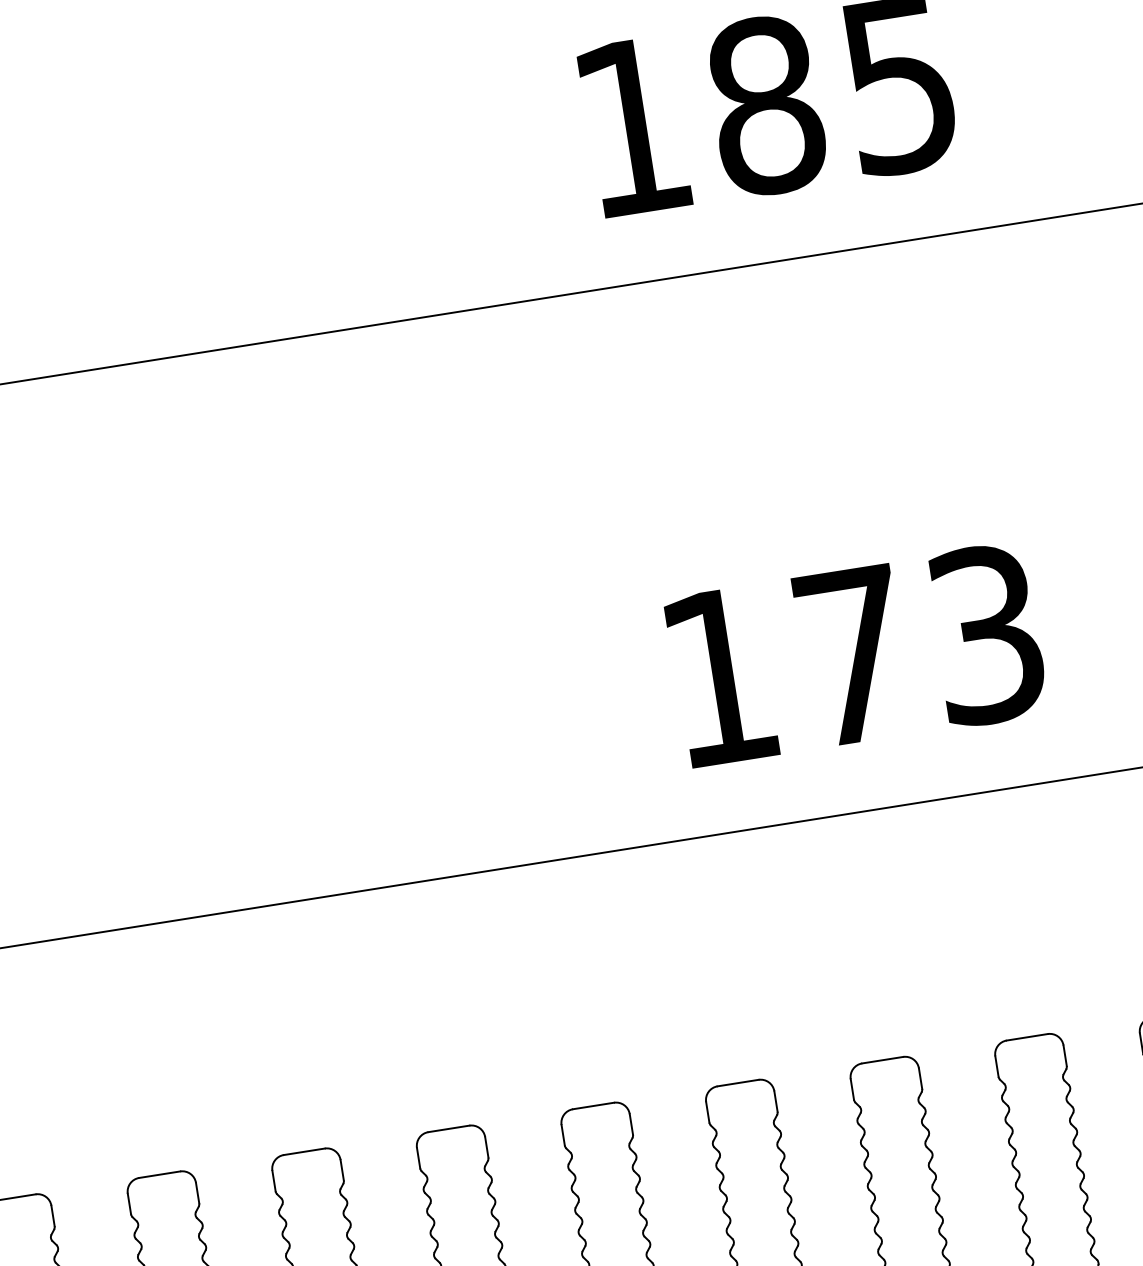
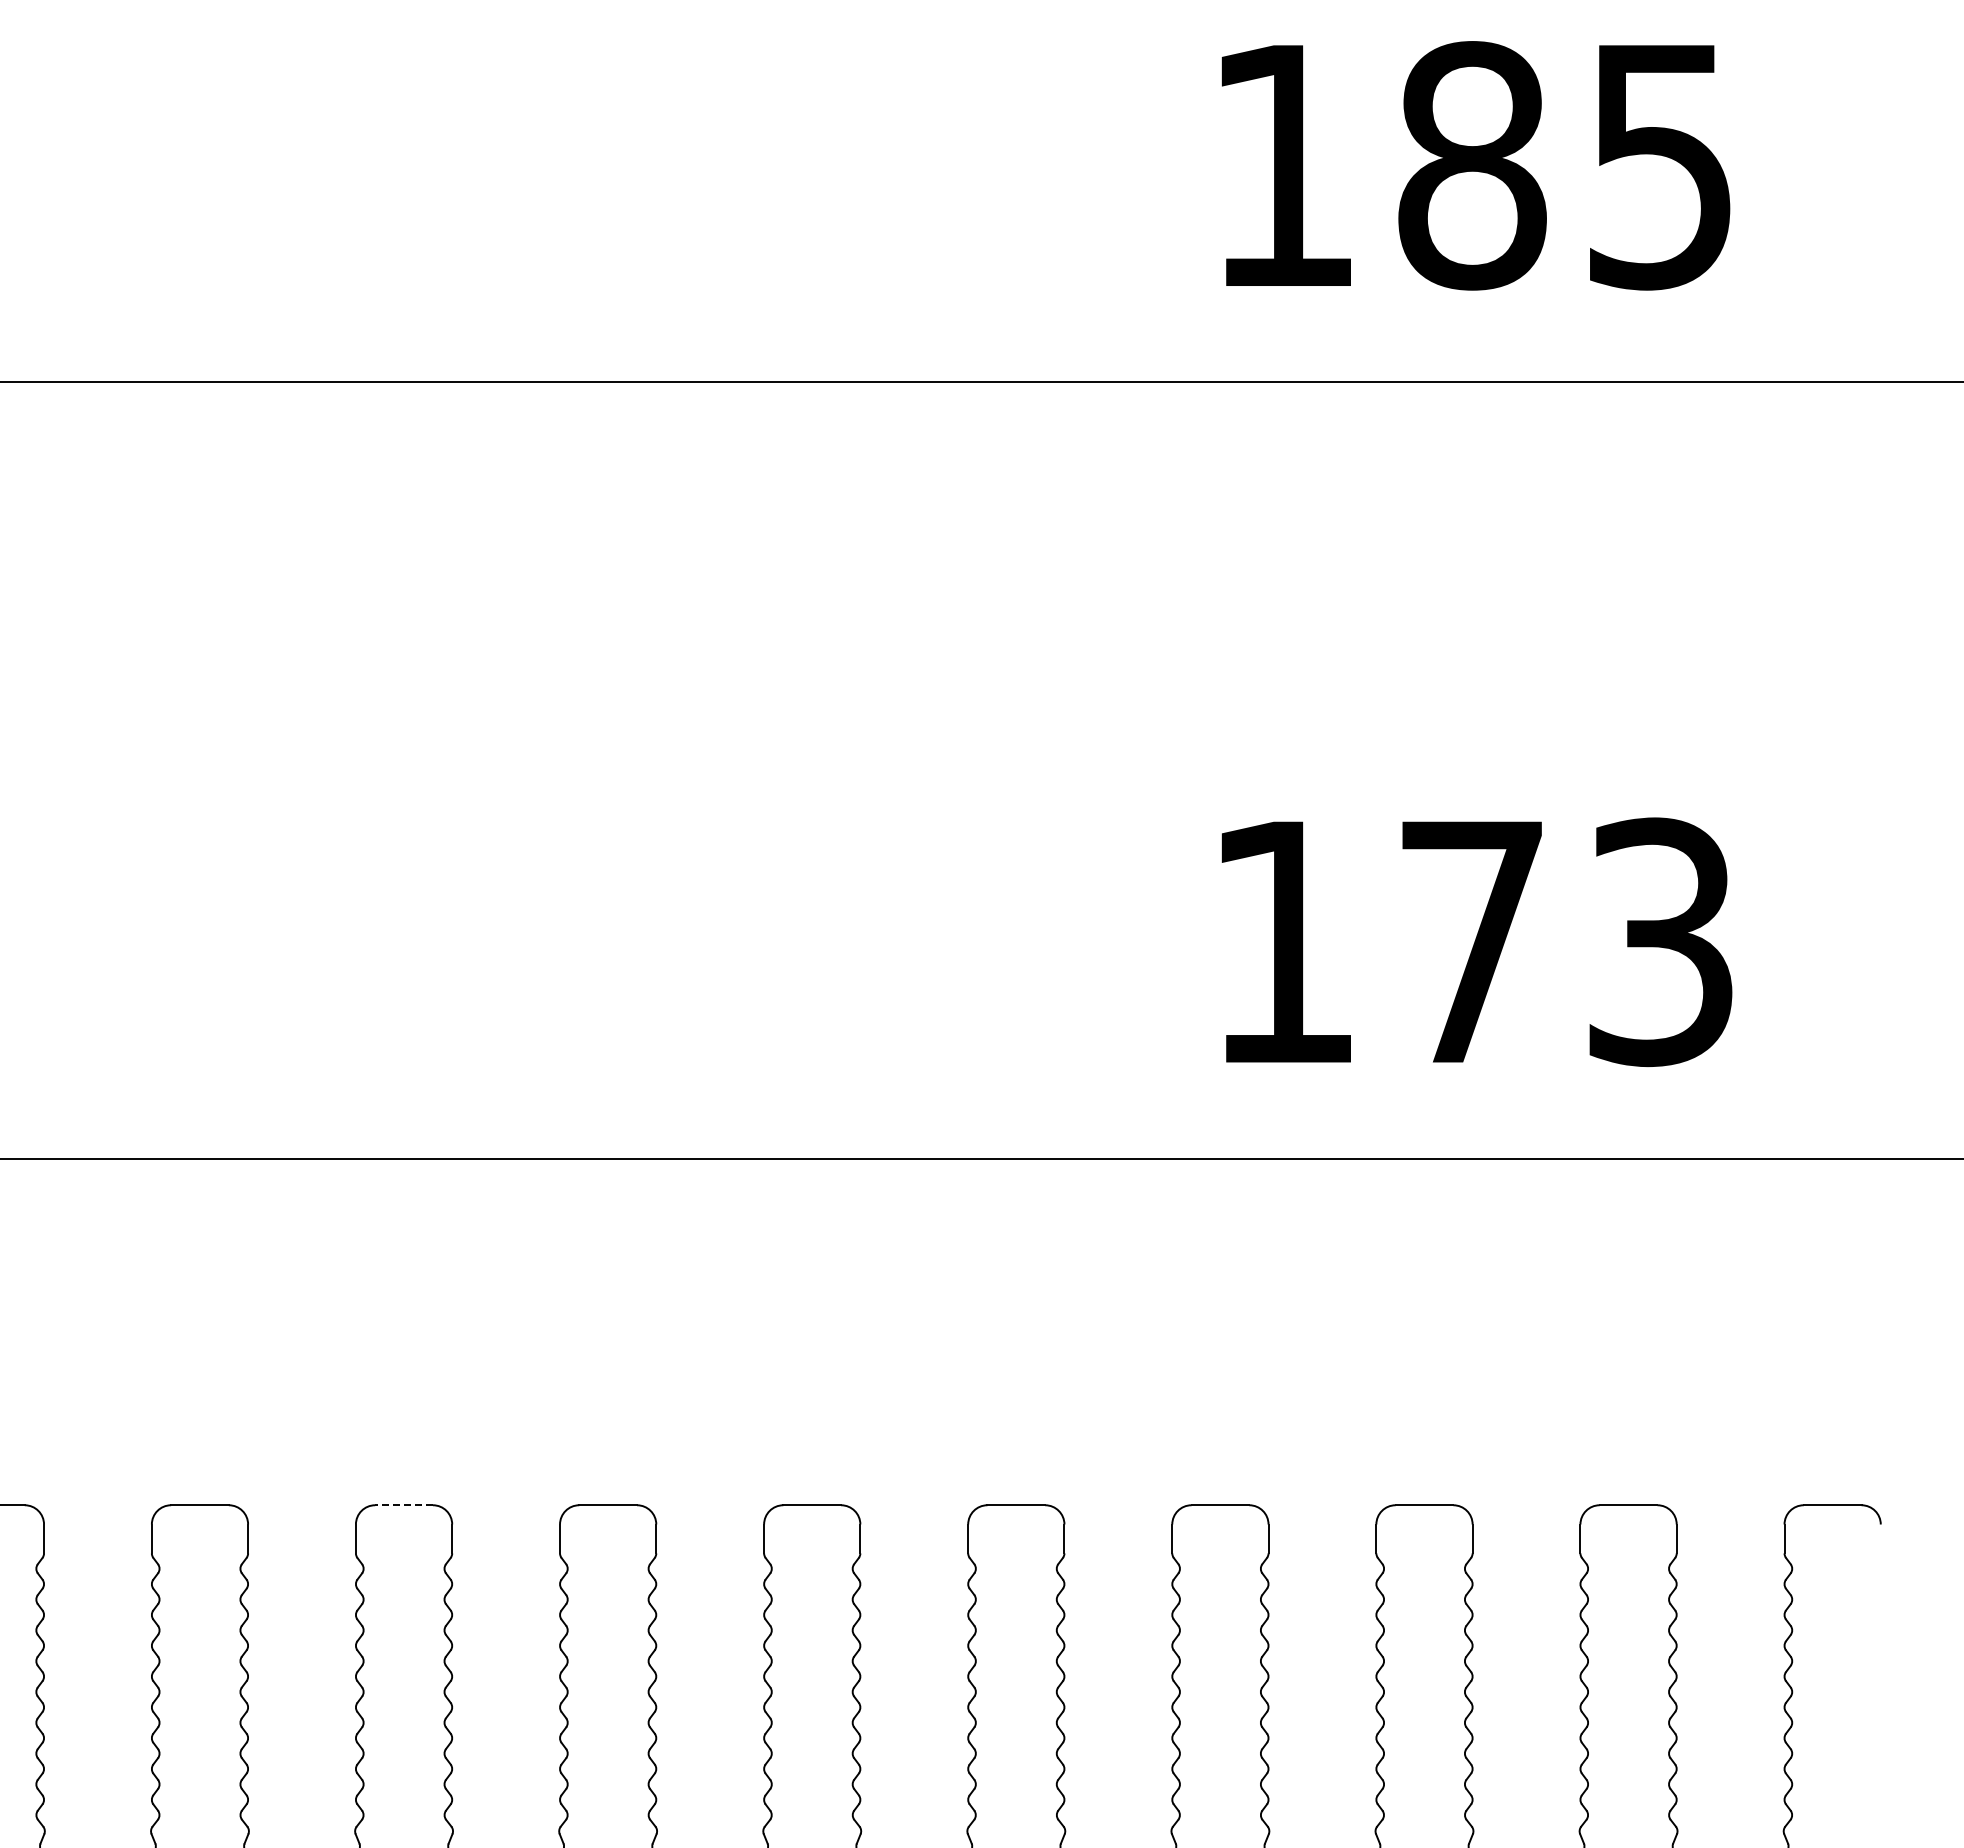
line: (160, 1174) -> (404, 1505), solid -> dashed

